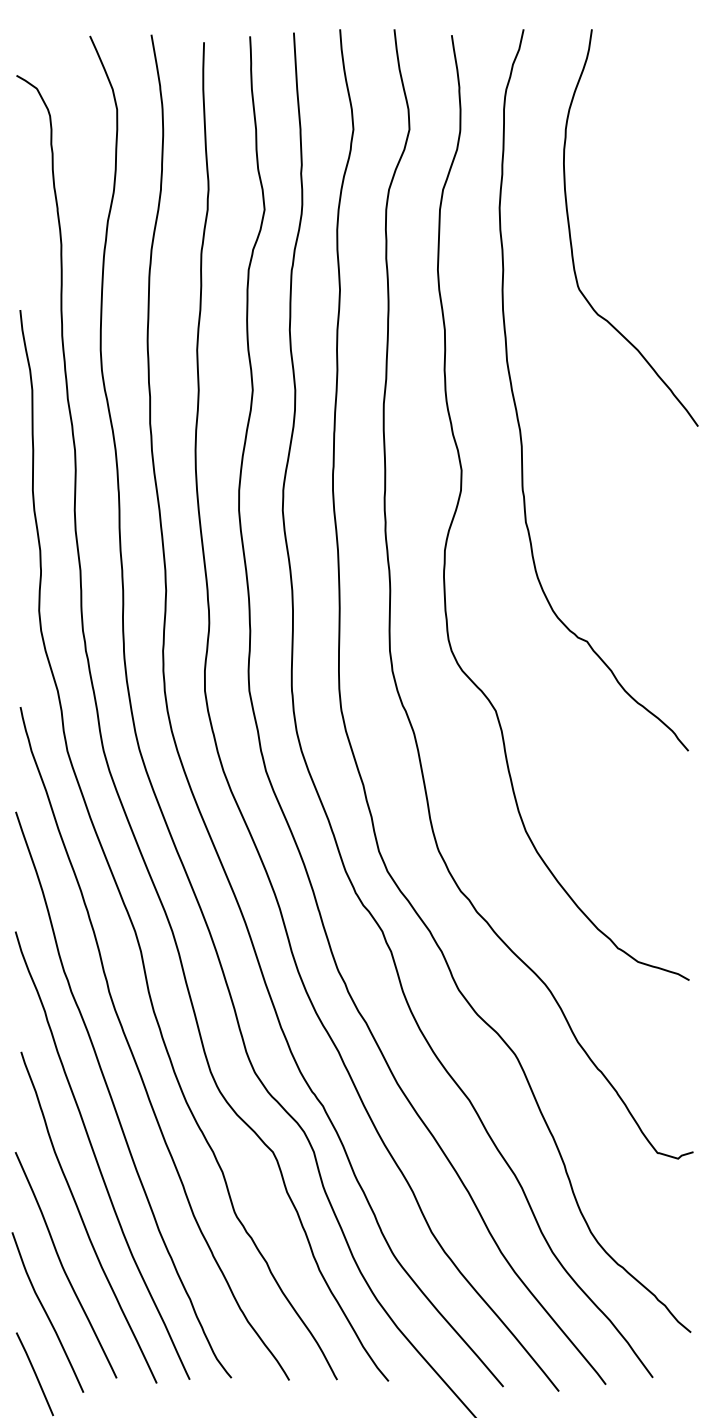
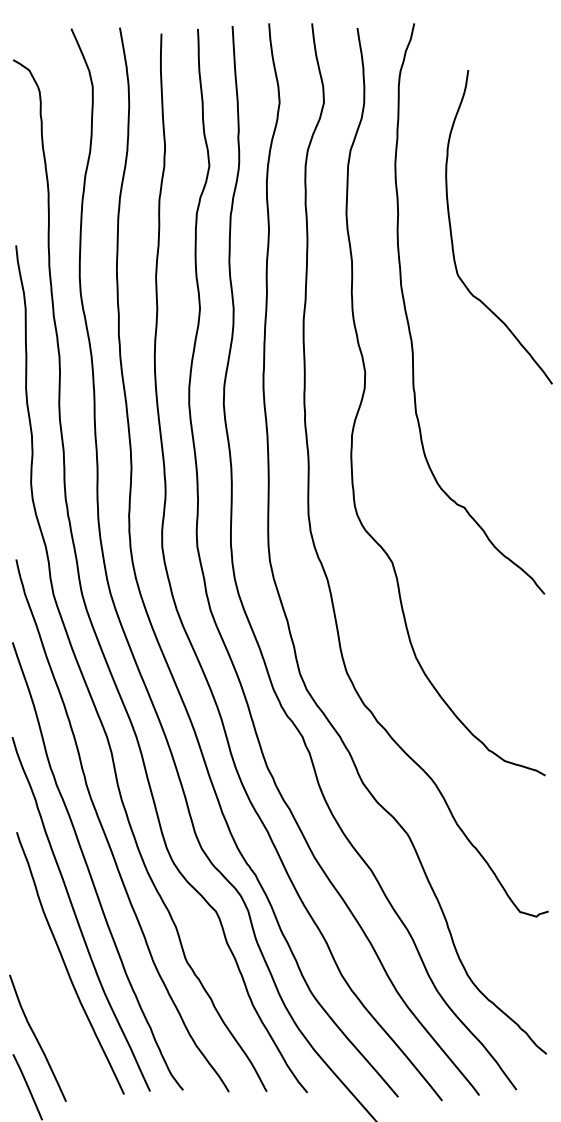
curve: (571, 237) -> (452, 234), moved
curve: (63, 1266) -> (50, 1001), removed

